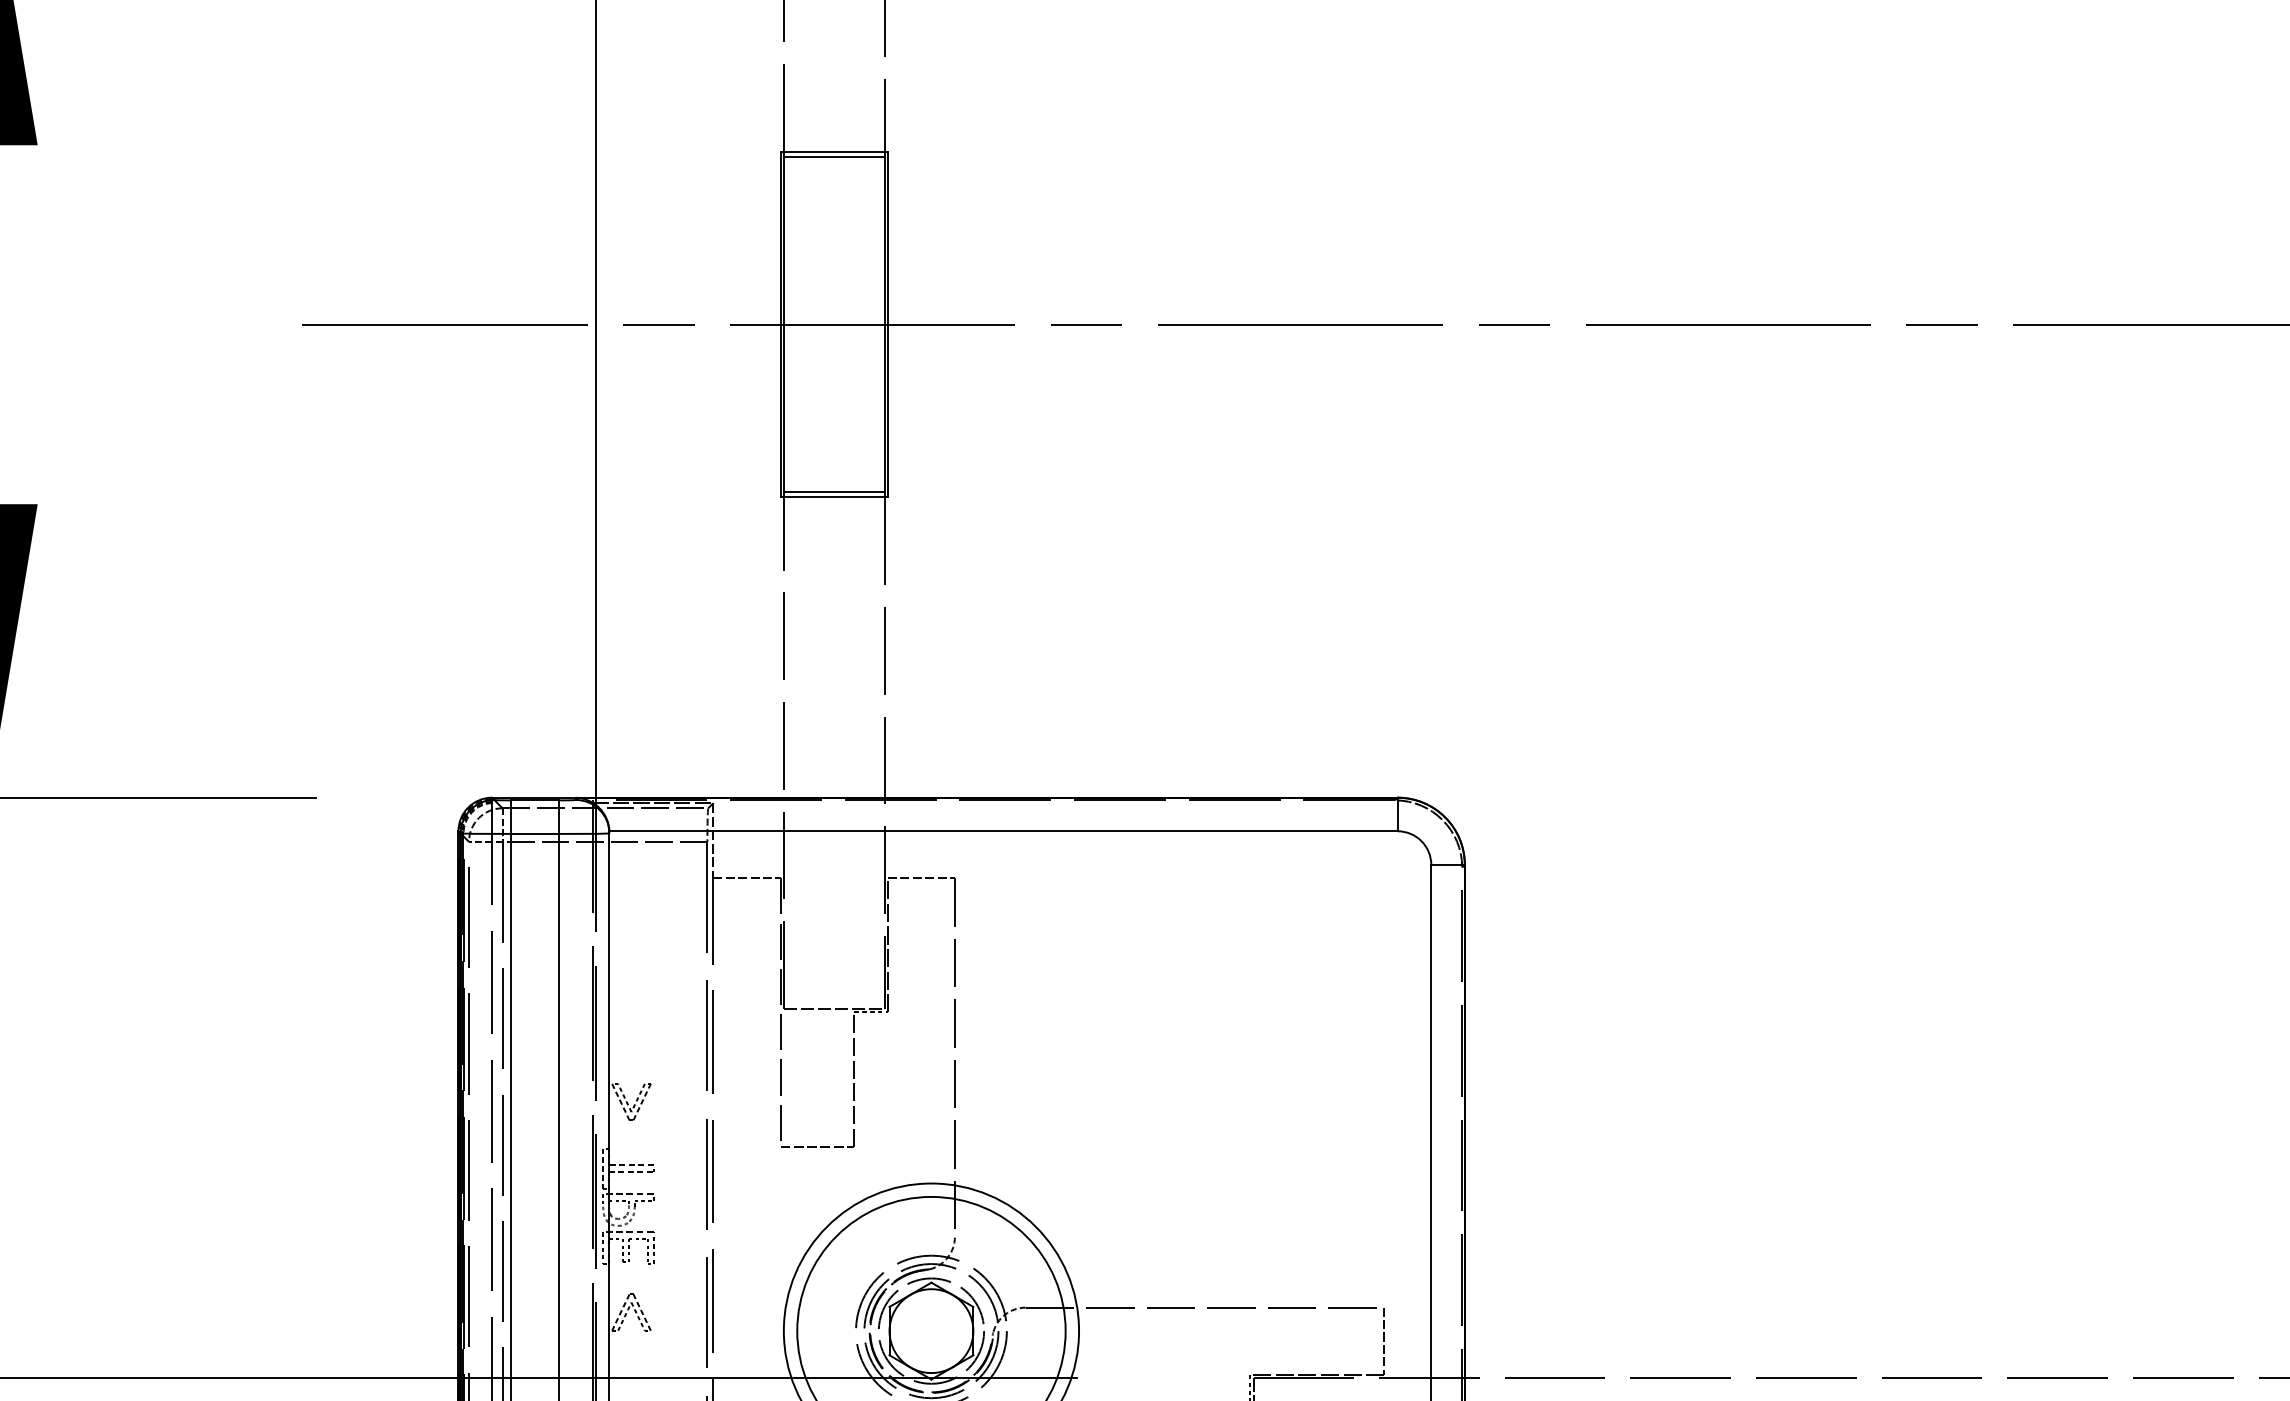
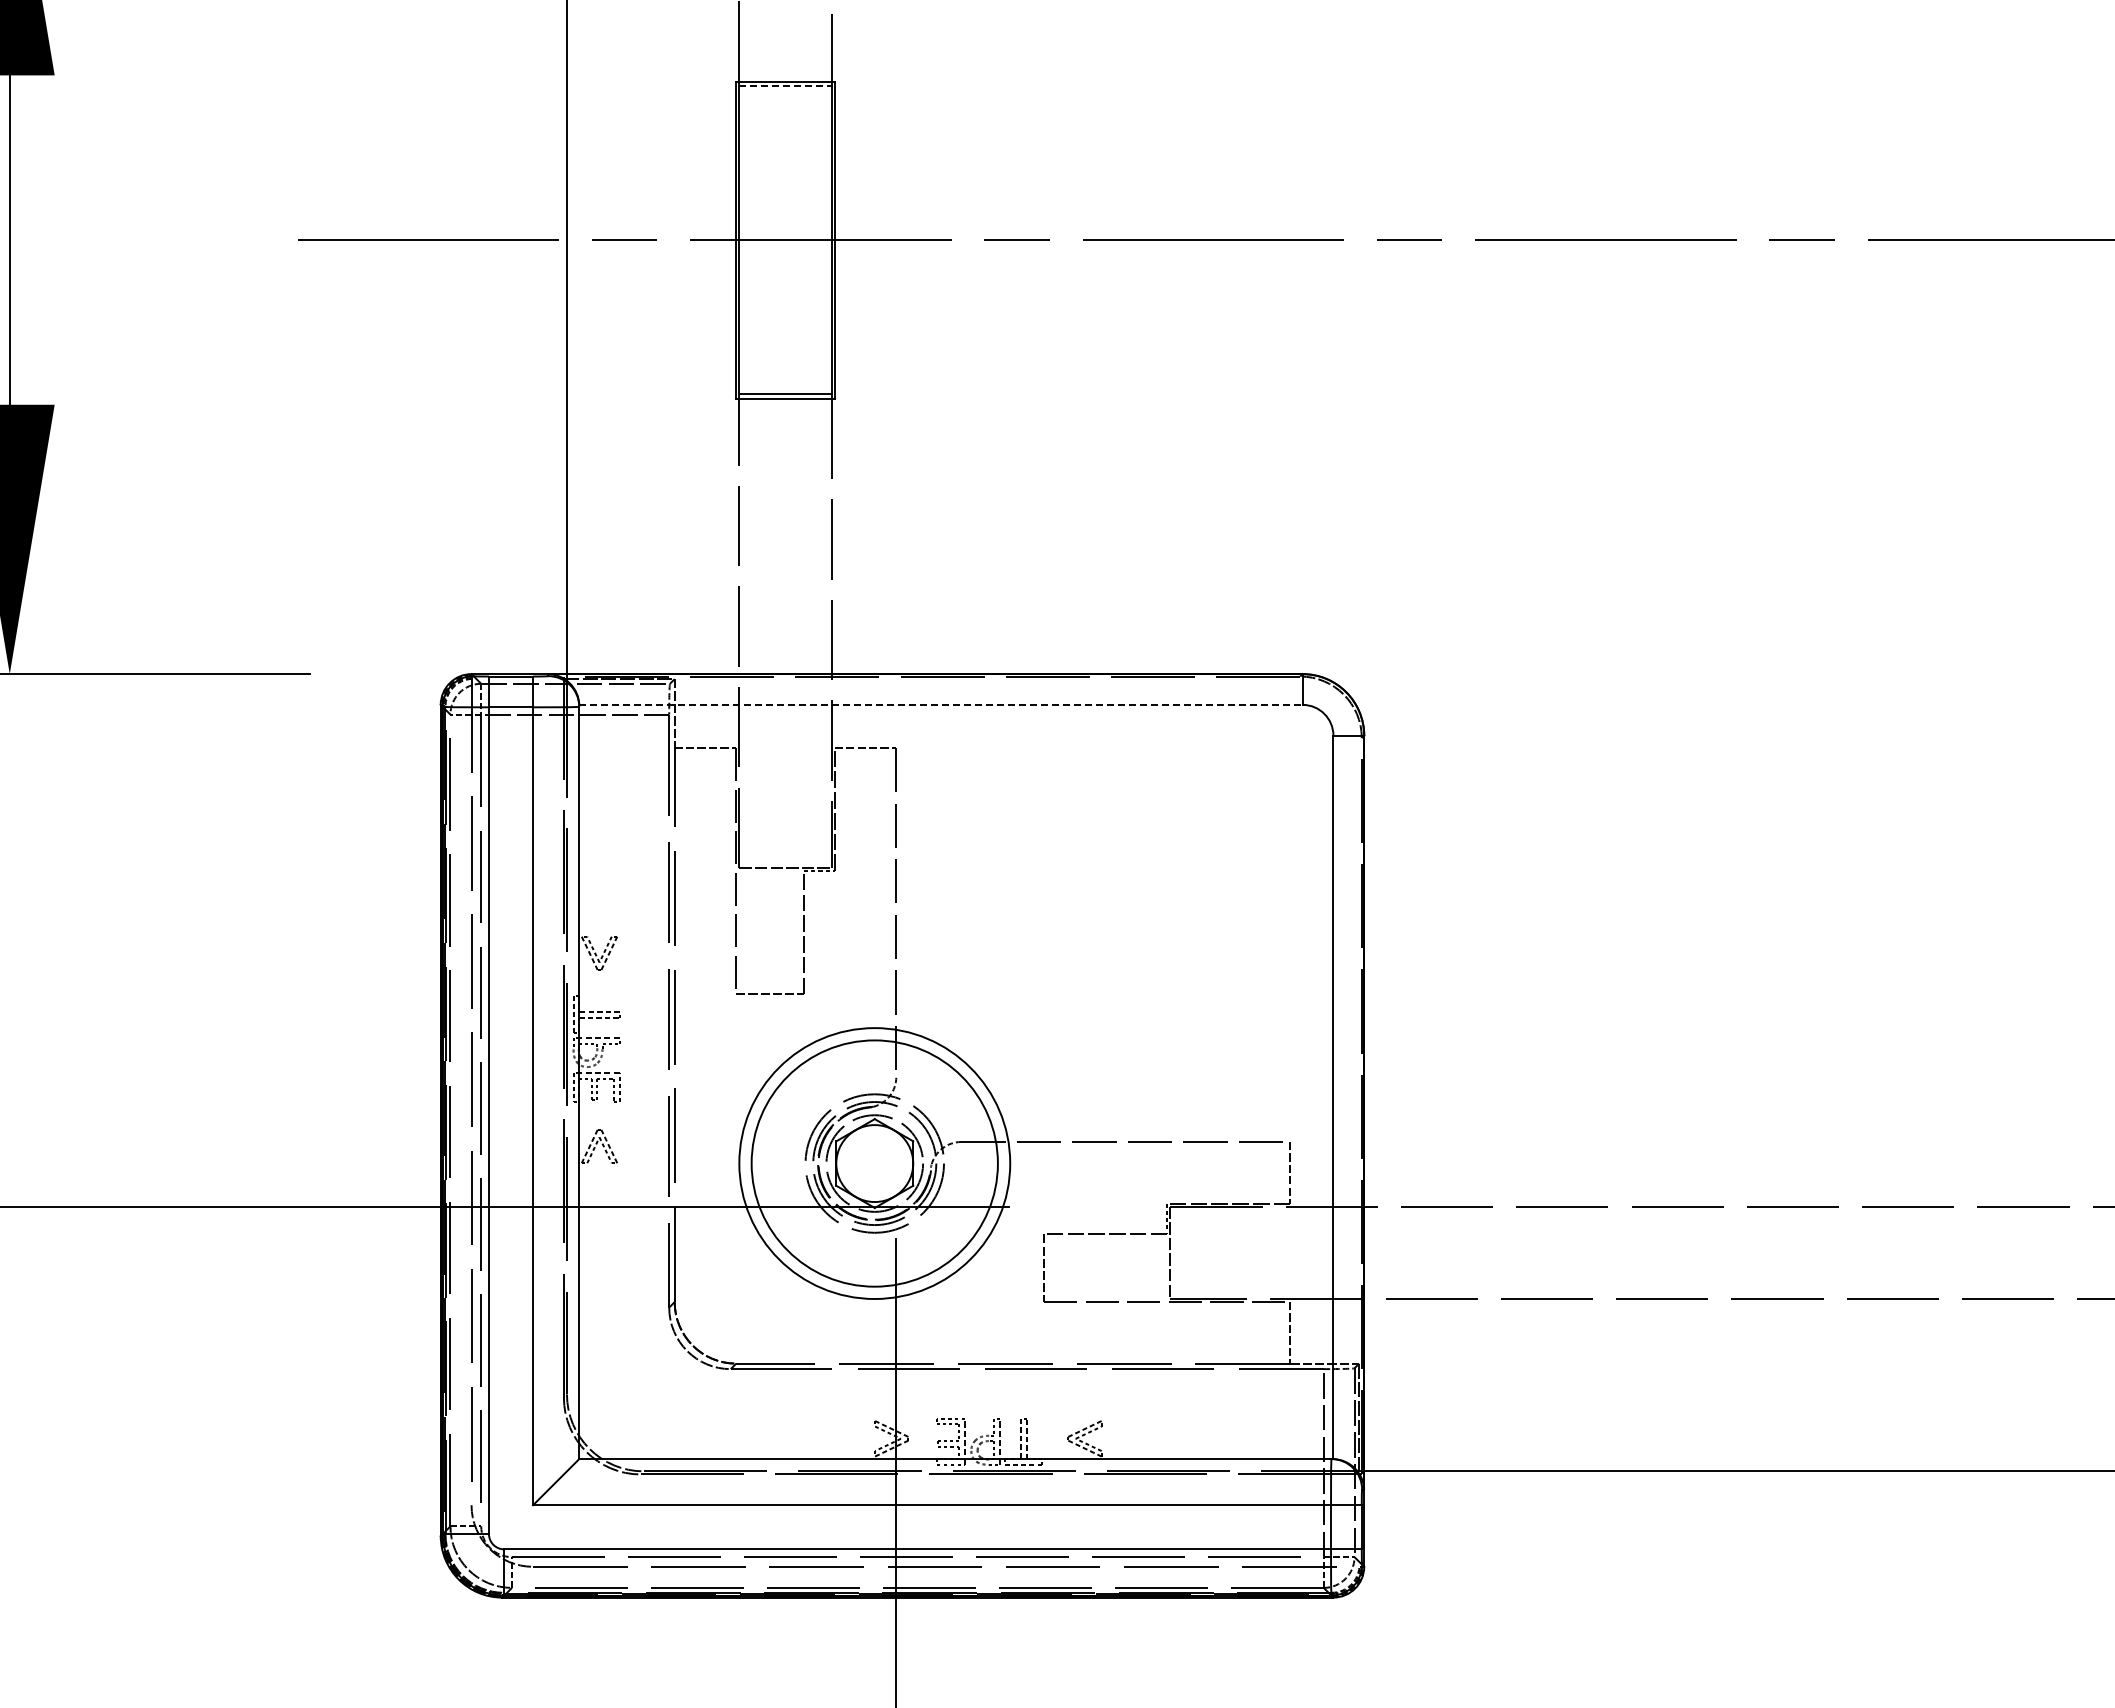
line: (835, 157) -> (786, 86), solid -> dashed
line: (1003, 830) -> (940, 704), solid -> dashed

